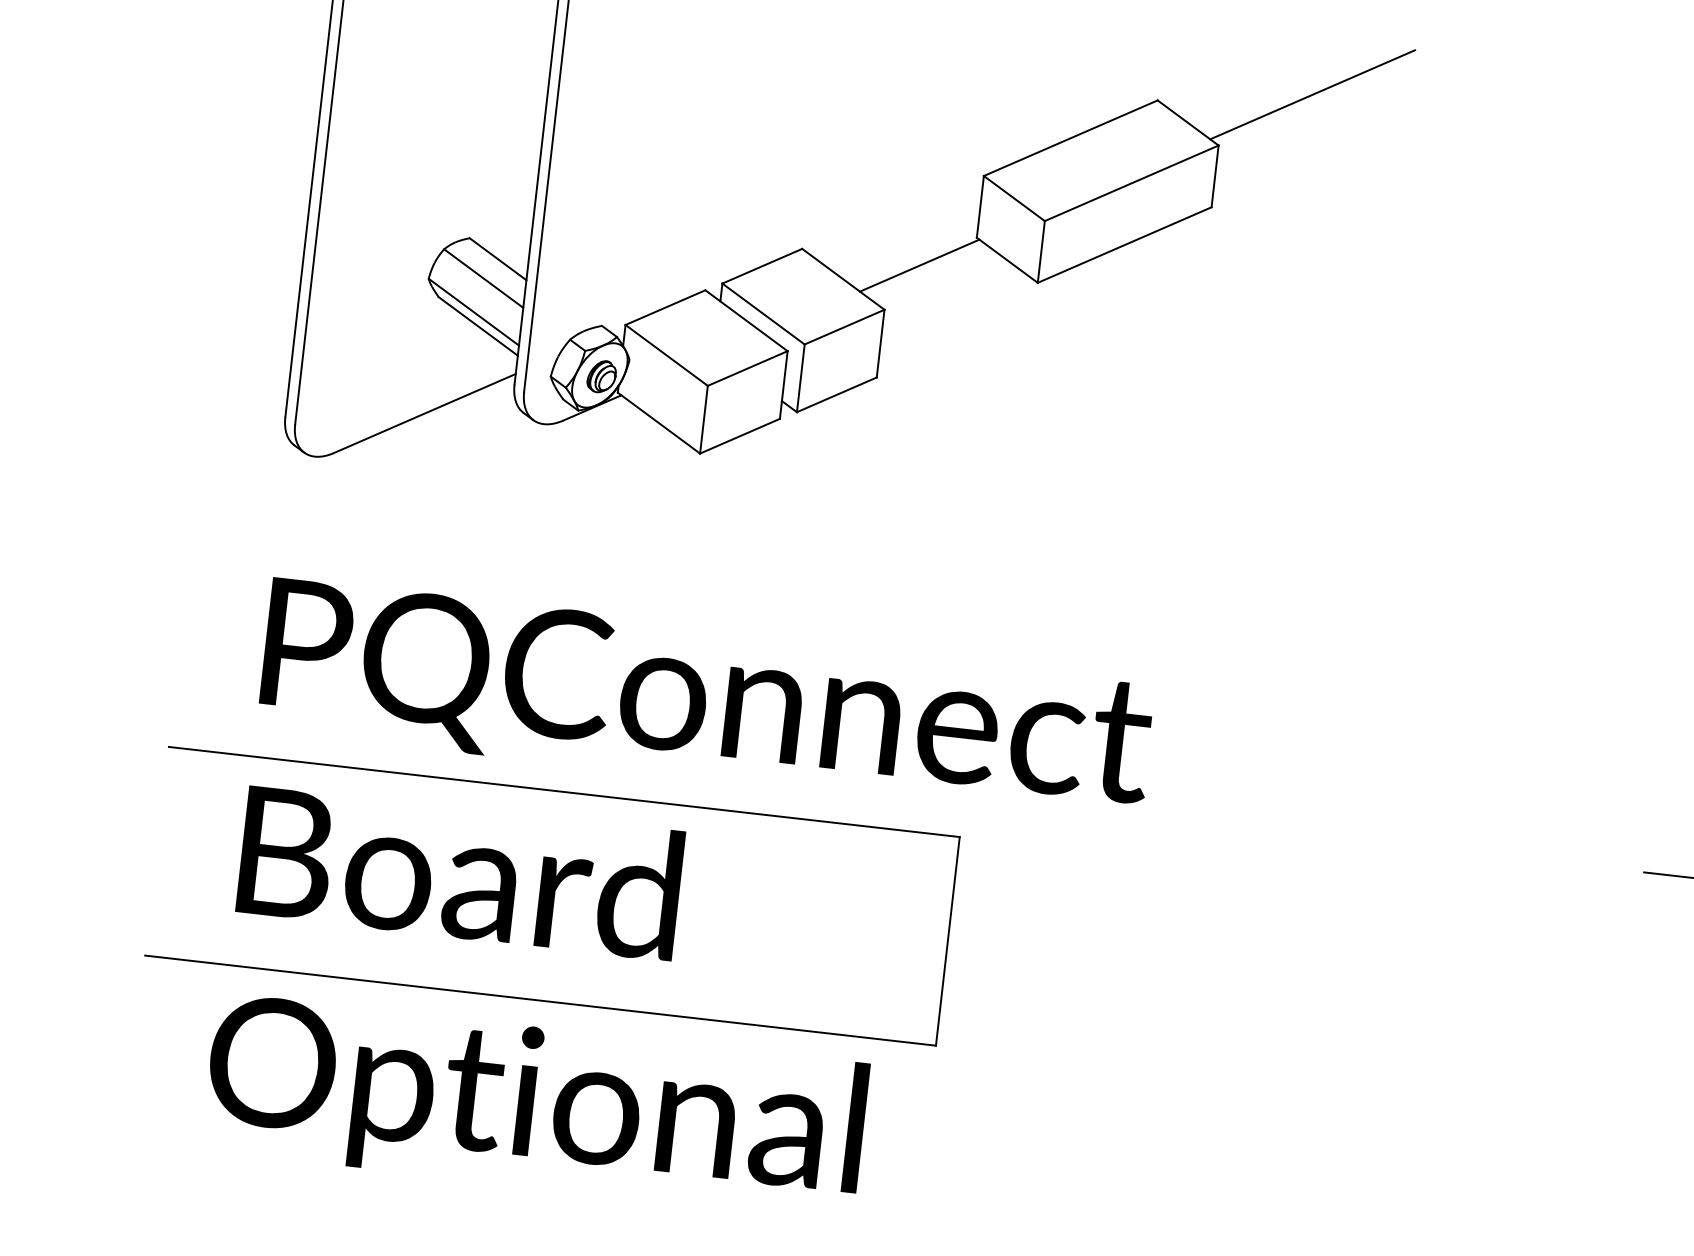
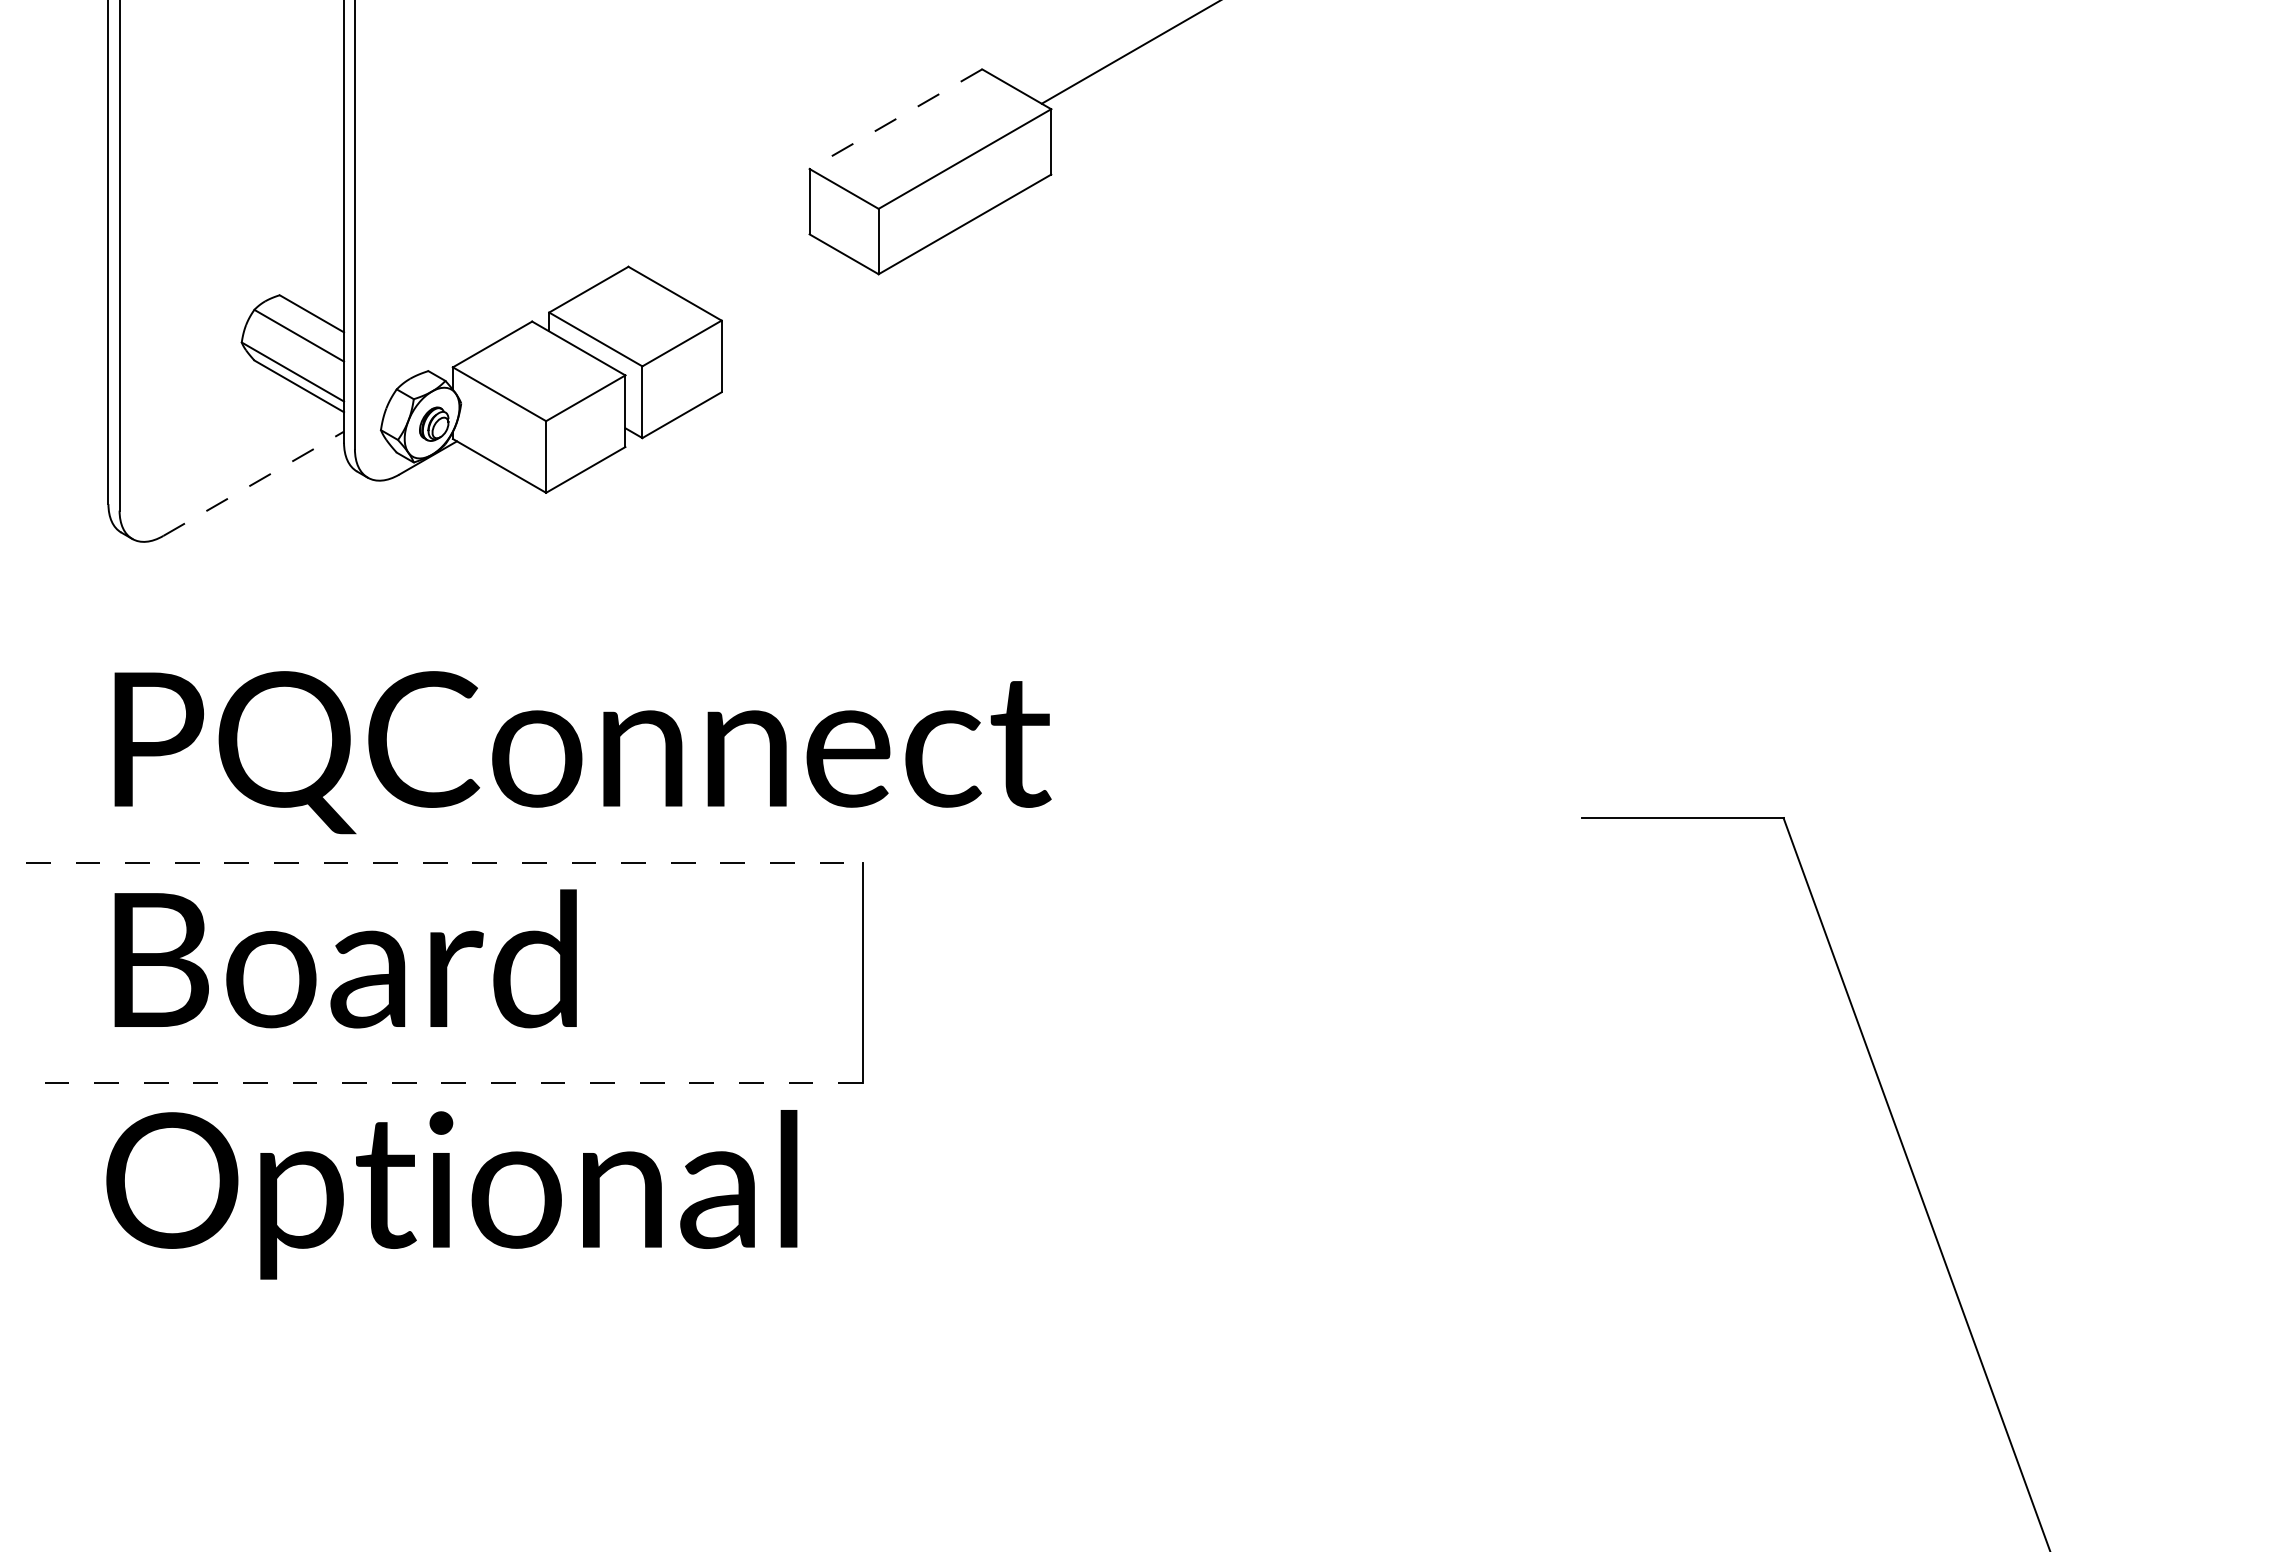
line: (1070, 138) -> (895, 119), solid -> dashed
line: (919, 265) -> (752, 270), removed
line: (425, 413) -> (254, 483), solid -> dashed
line: (564, 791) -> (444, 862), solid -> dashed
line: (540, 1000) -> (444, 1083), solid -> dashed

